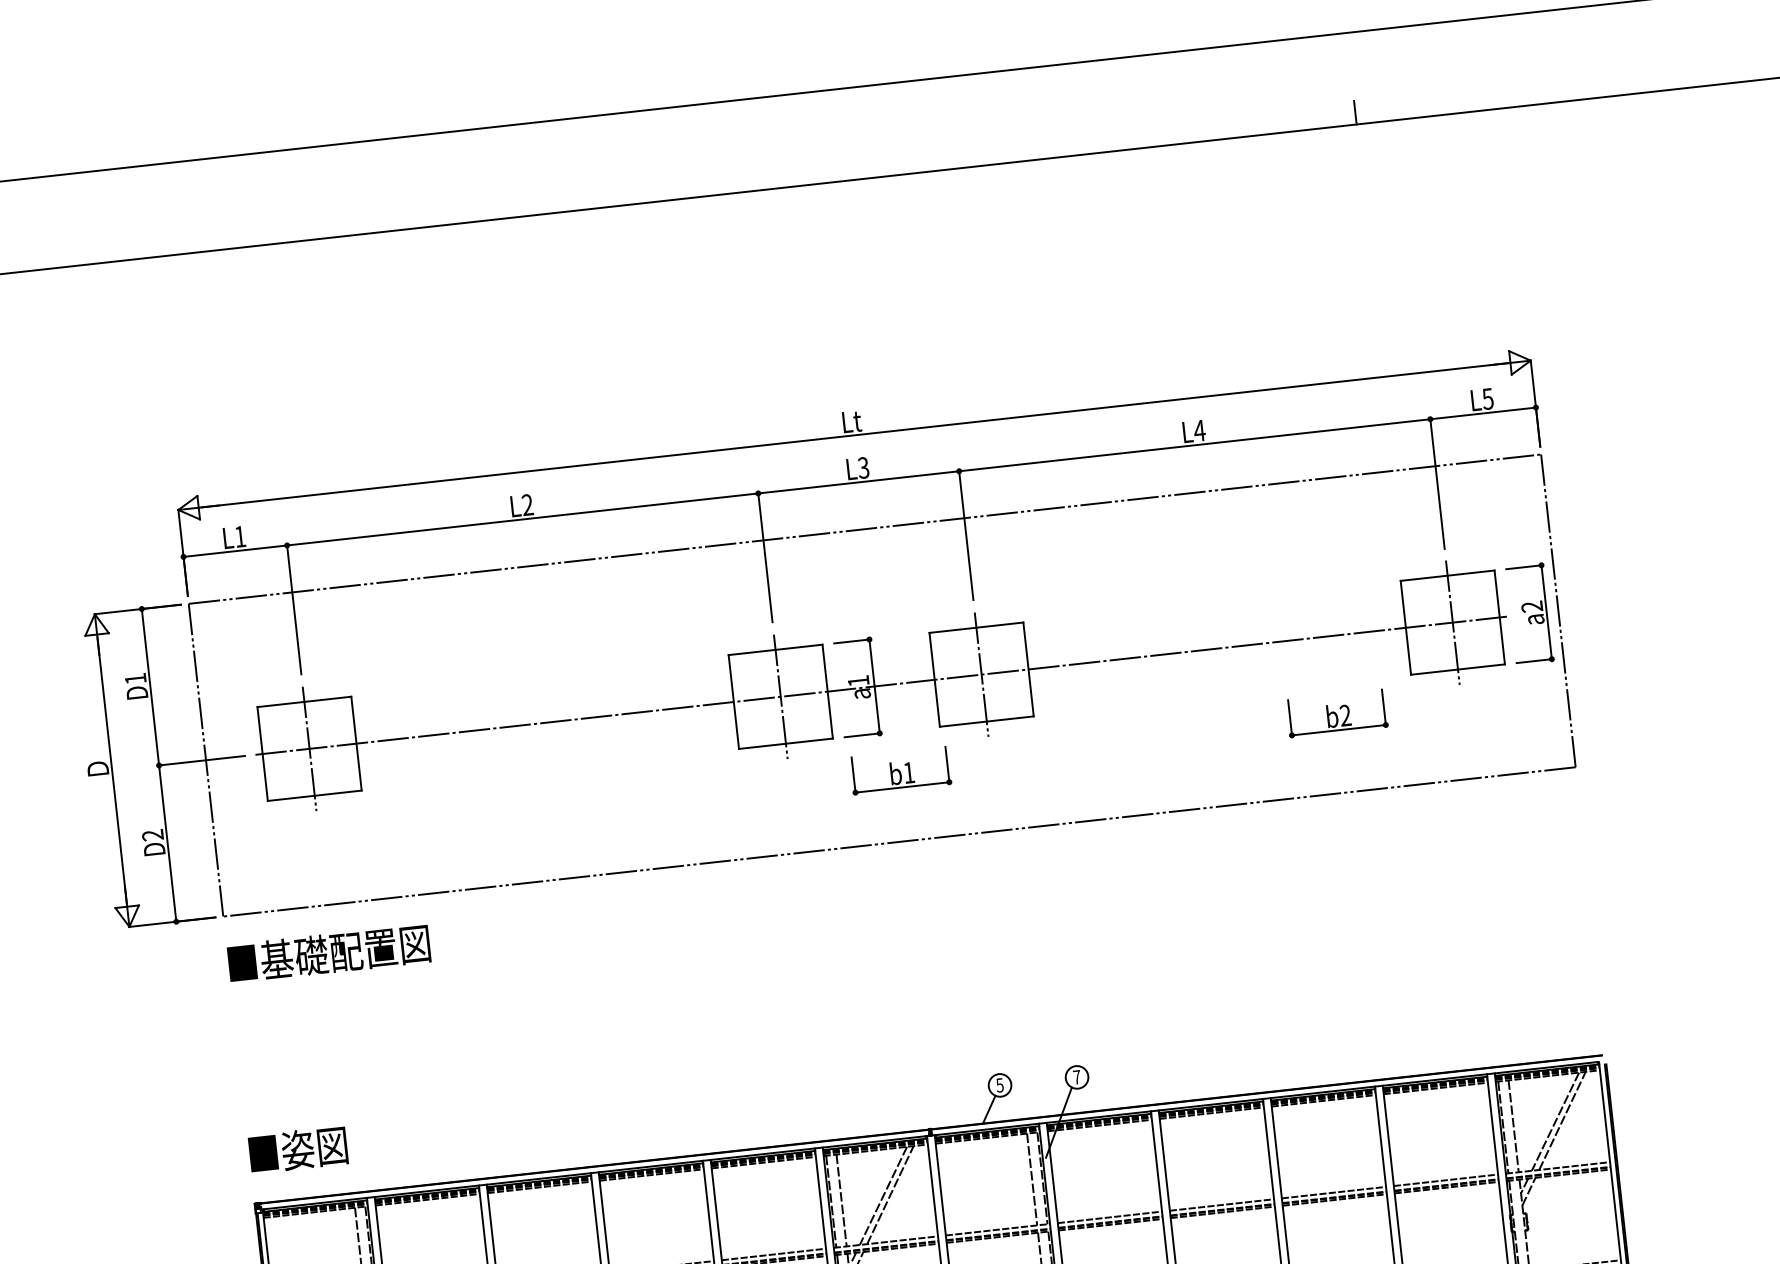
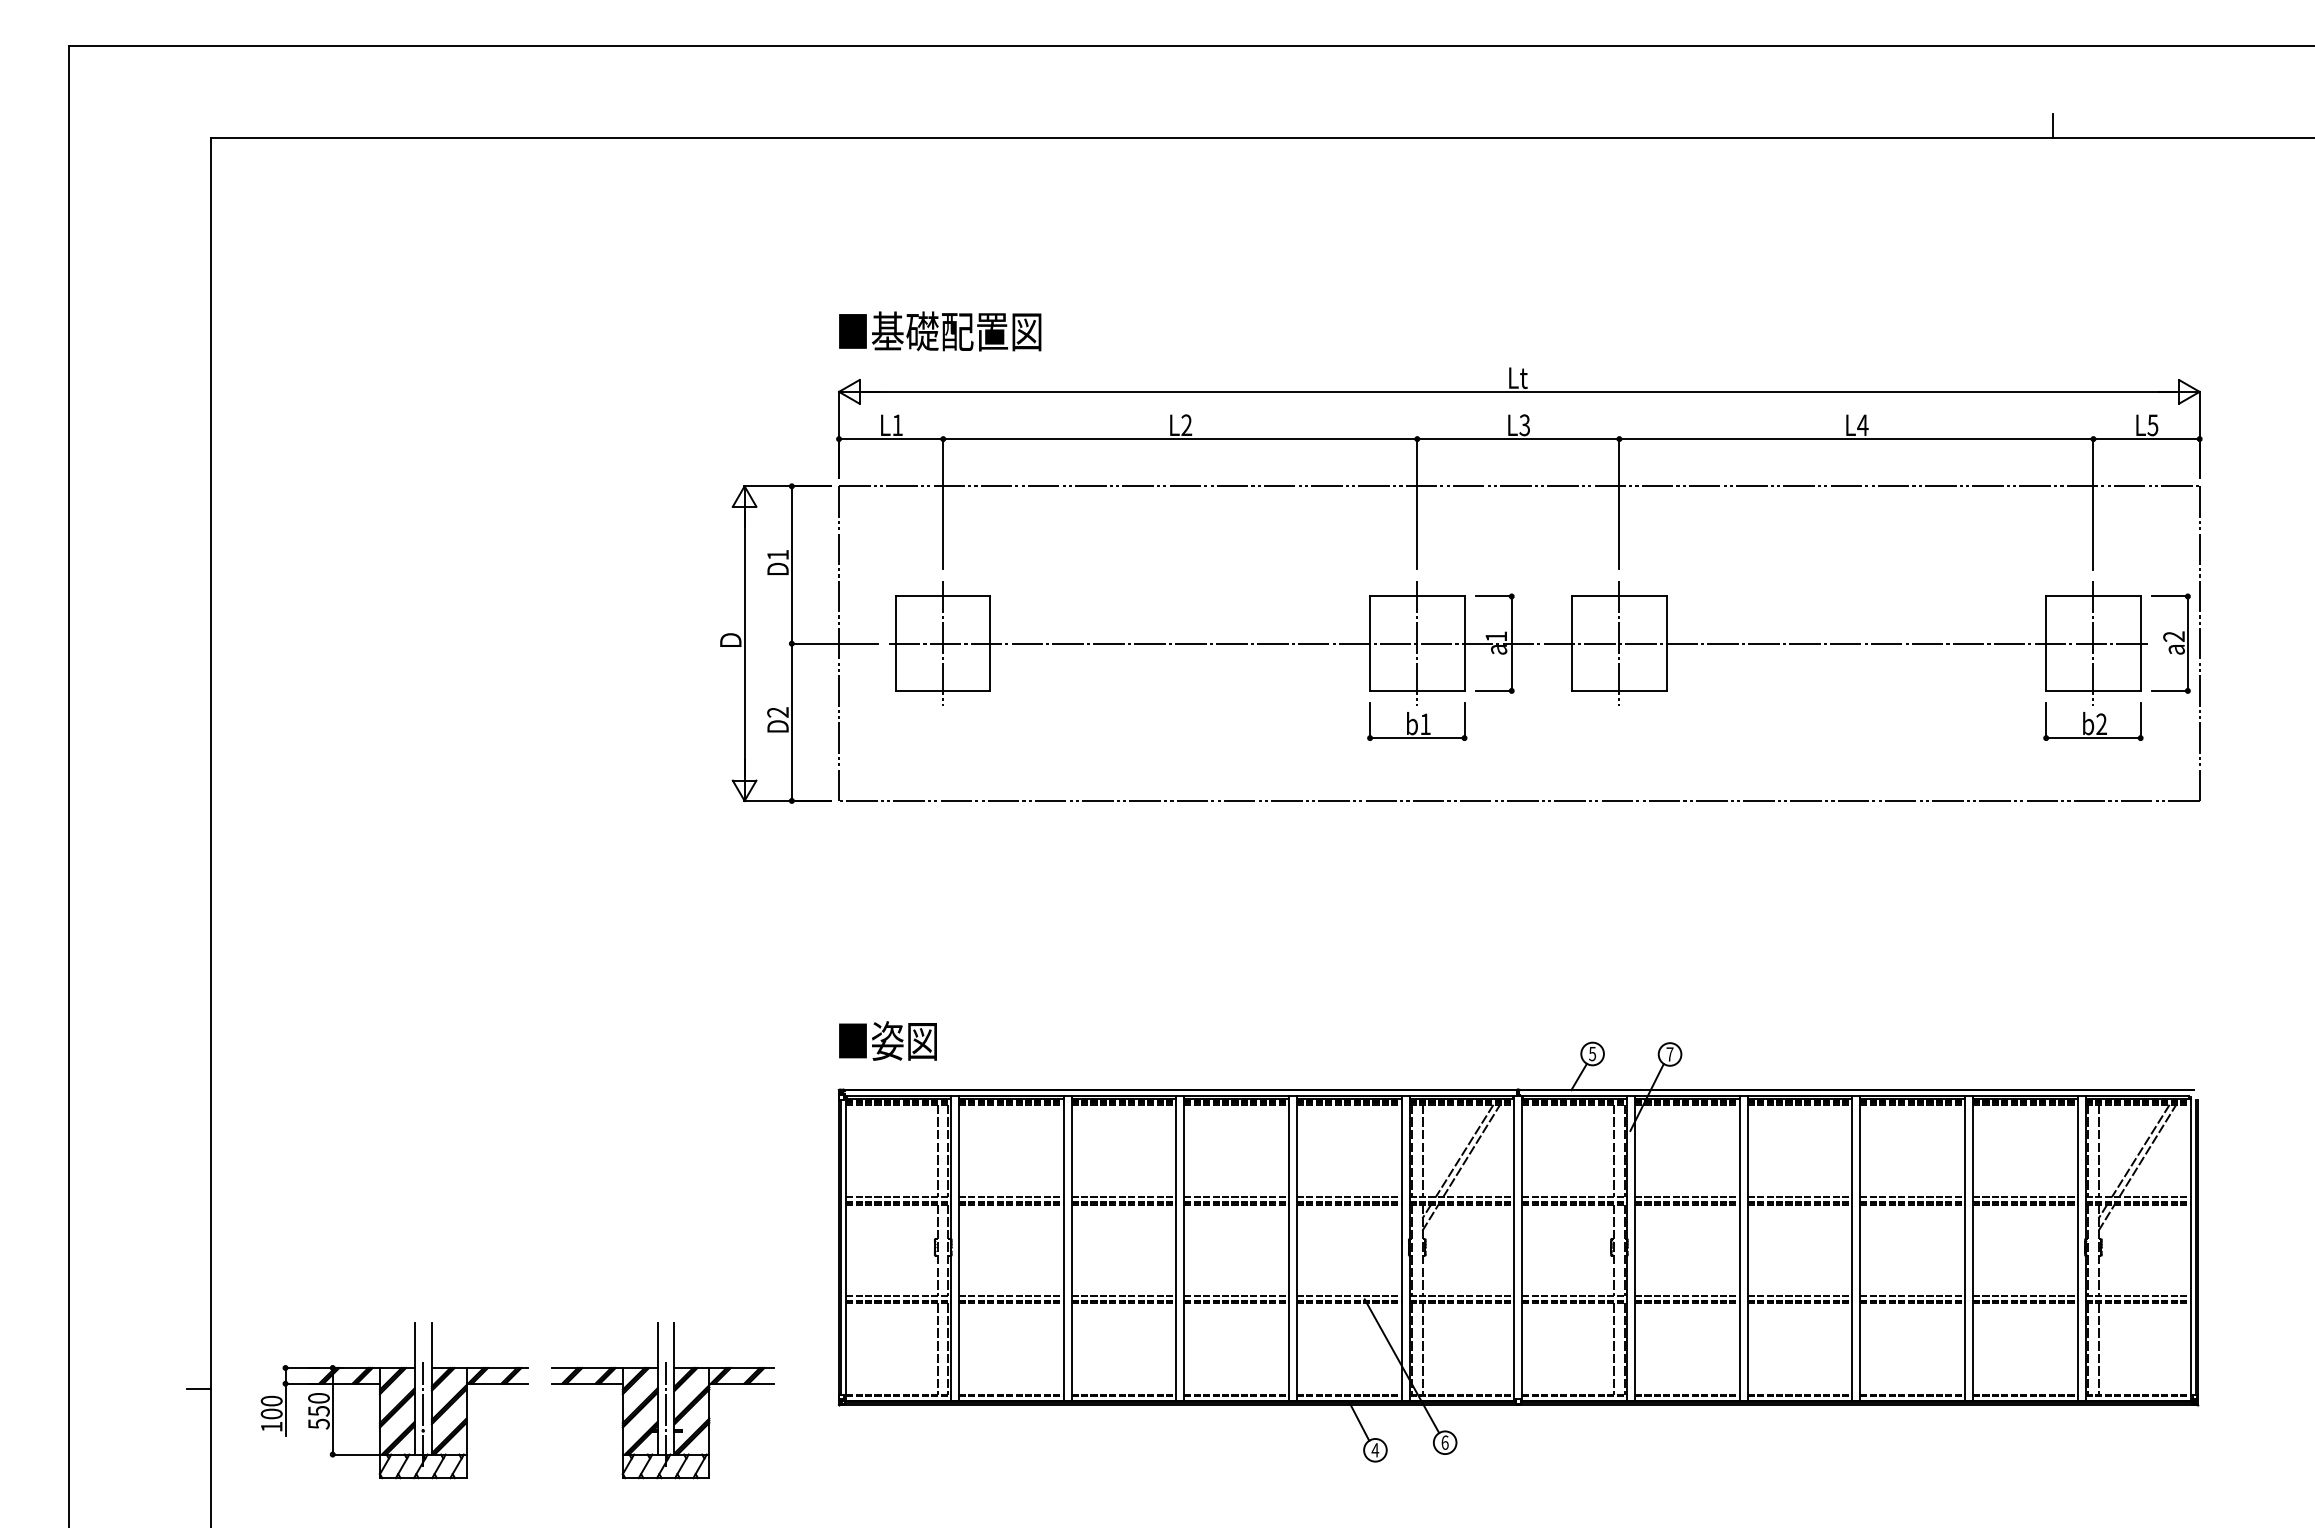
part: (1337, 713) -> (2093, 721), moved
part: (900, 770) -> (1417, 721), moved
text: (329, 953) -> (940, 331), moved

